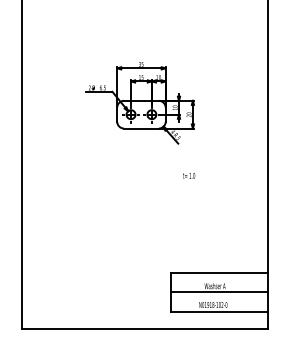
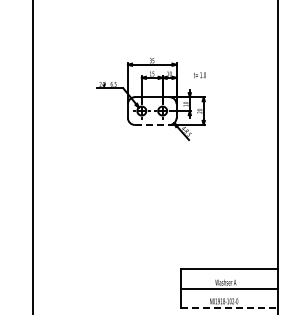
line: (141, 128) -> (152, 124), solid -> dashed
text: (189, 175) -> (200, 74), moved
line: (219, 311) -> (230, 307), solid -> dashed

